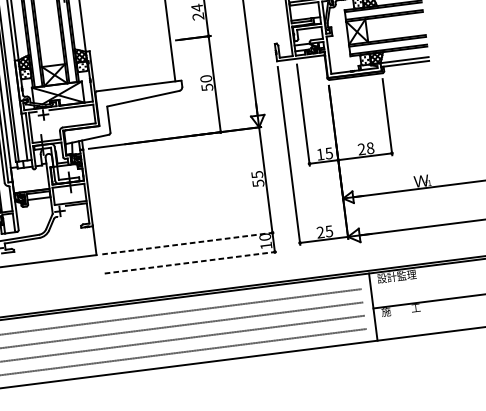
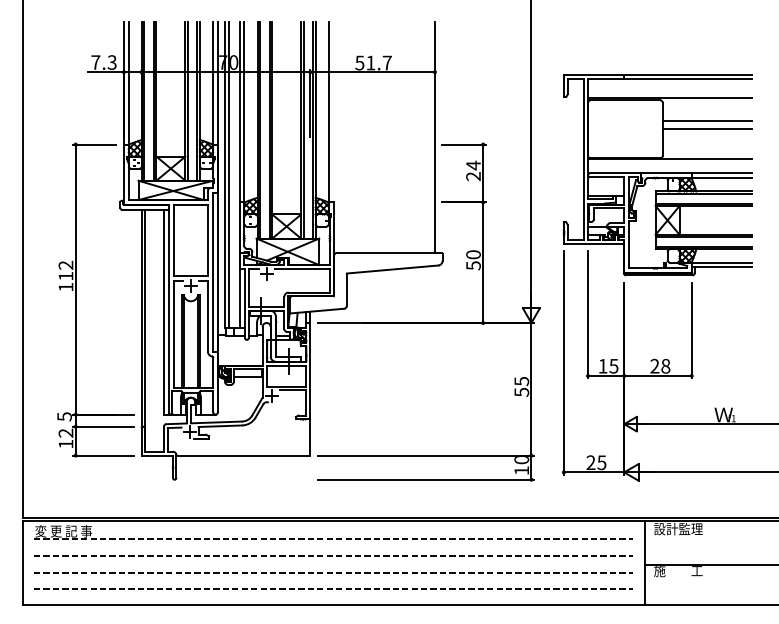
line: (188, 243) -> (426, 455), dashed -> solid
line: (191, 262) -> (426, 479), dashed -> solid

